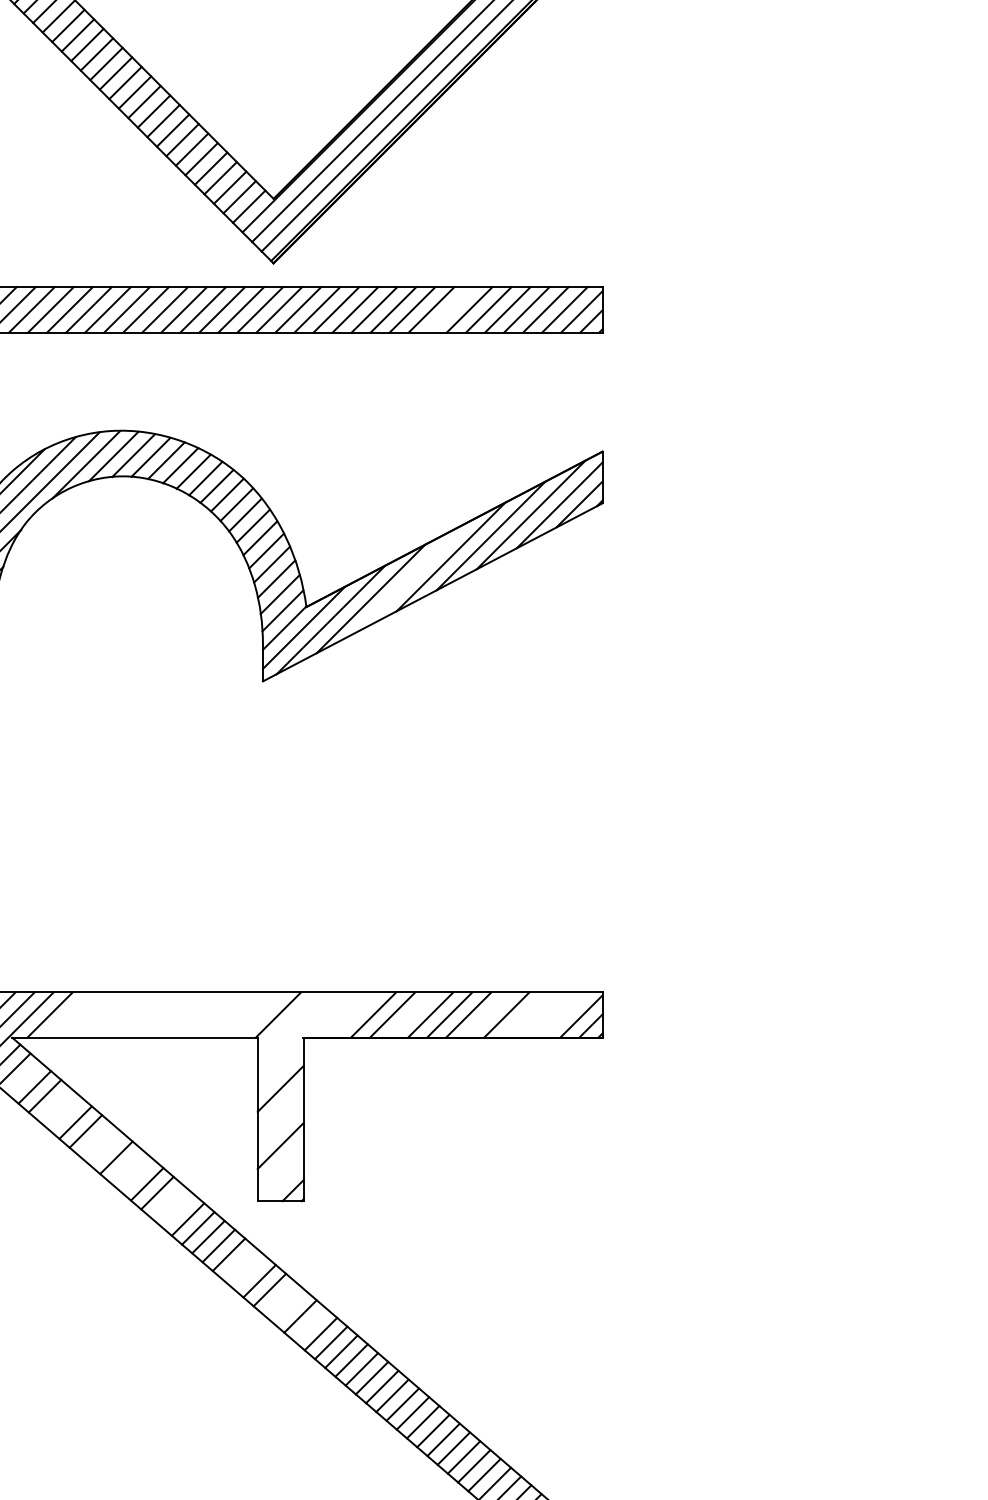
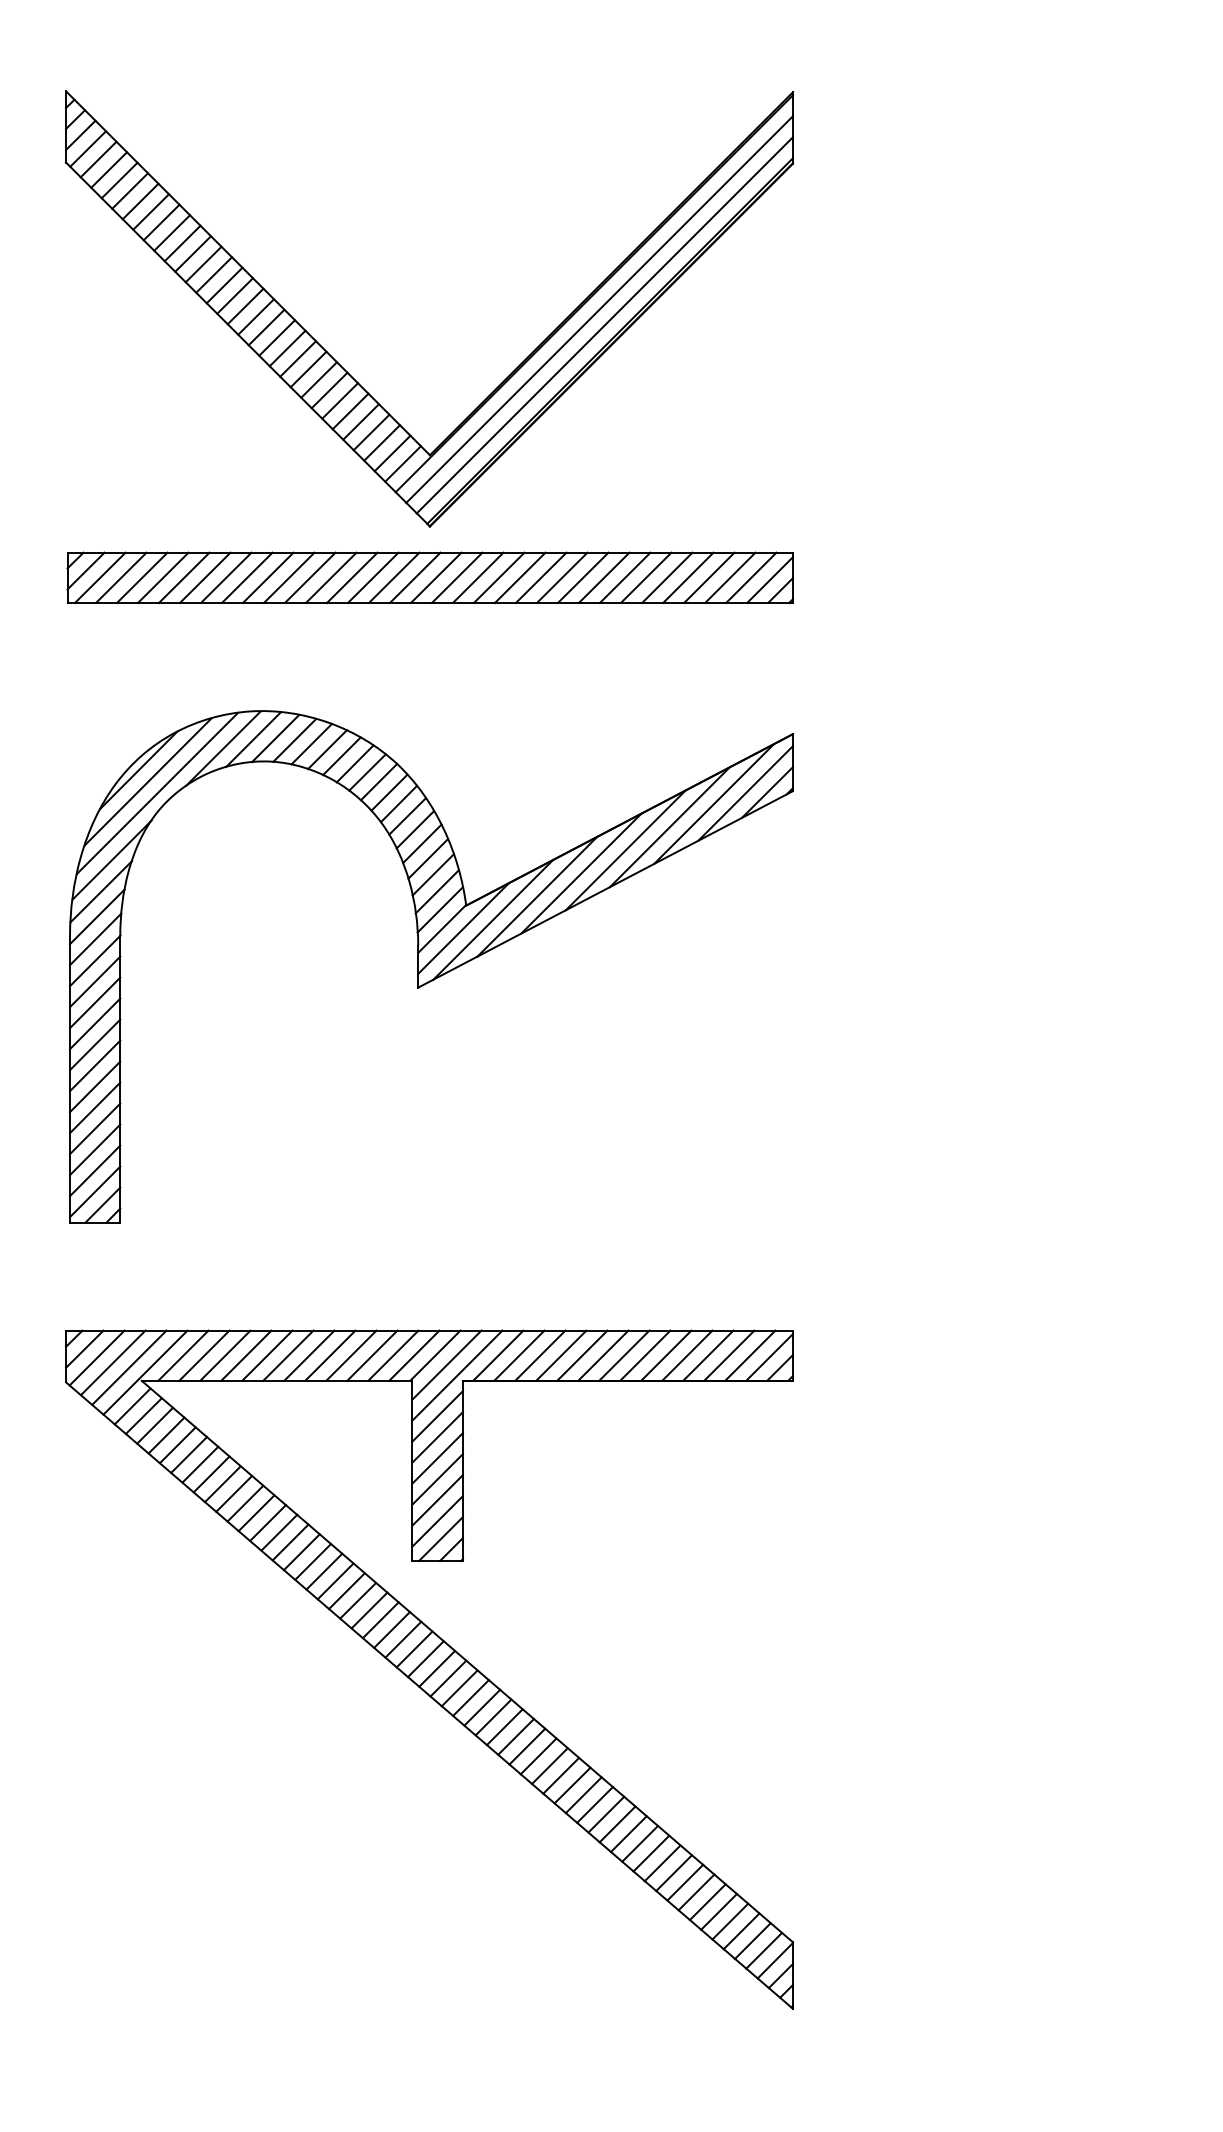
line: (449, 309) -> (624, 577), added
line: (410, 577) -> (581, 873), added
line: (69, 1014) -> (204, 1355), added
line: (88, 1014) -> (225, 1355), added
line: (107, 1014) -> (246, 1355), added
line: (126, 1014) -> (267, 1355), added
line: (145, 1014) -> (288, 1355), added
line: (164, 1014) -> (309, 1355), added
line: (183, 1014) -> (330, 1355), added
line: (202, 1014) -> (351, 1355), added
line: (221, 1014) -> (372, 1355), added
line: (240, 1014) -> (393, 1355), added
line: (259, 1014) -> (414, 1355), added
line: (335, 1014) -> (498, 1355), added
line: (354, 1014) -> (519, 1355), added
line: (411, 1014) -> (582, 1355), added
line: (487, 1014) -> (666, 1355), added
line: (526, 1014) -> (708, 1355), added
line: (545, 1014) -> (729, 1355), added
line: (564, 1014) -> (750, 1355), added
line: (288, 1022) -> (446, 1364), added
line: (298, 1032) -> (457, 1375), added
line: (280, 1070) -> (437, 1416), added
line: (24, 1078) -> (155, 1425), added
line: (55, 1104) -> (189, 1454), added
line: (280, 1108) -> (437, 1458), added
line: (65, 1113) -> (200, 1464), added
line: (280, 1127) -> (437, 1479), added
line: (96, 1139) -> (234, 1493), added
line: (106, 1148) -> (245, 1503), added
line: (280, 1165) -> (437, 1521), added
line: (127, 1166) -> (268, 1522), added
line: (137, 1175) -> (279, 1532), added
line: (283, 1181) -> (440, 1539), added
line: (168, 1201) -> (313, 1561), added
line: (177, 1210) -> (324, 1571), added
line: (238, 1263) -> (391, 1629), added
line: (249, 1272) -> (403, 1639), added
line: (279, 1298) -> (436, 1668), added
line: (290, 1307) -> (448, 1678), added
line: (310, 1324) -> (470, 1697), added

